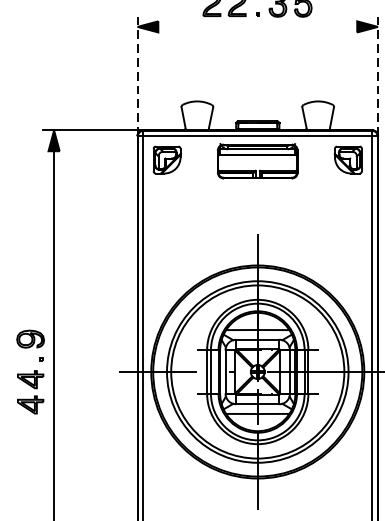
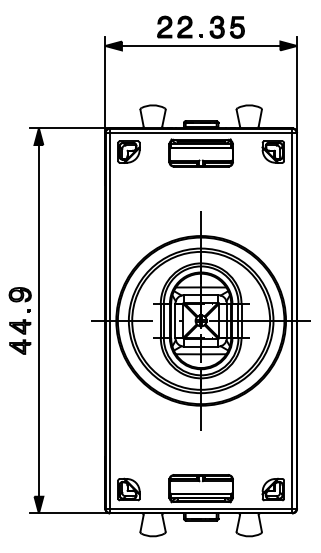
line: (256, 26) -> (200, 45), added
line: (137, 76) -> (105, 85), dashed -> solid
line: (377, 76) -> (296, 85), dashed -> solid

